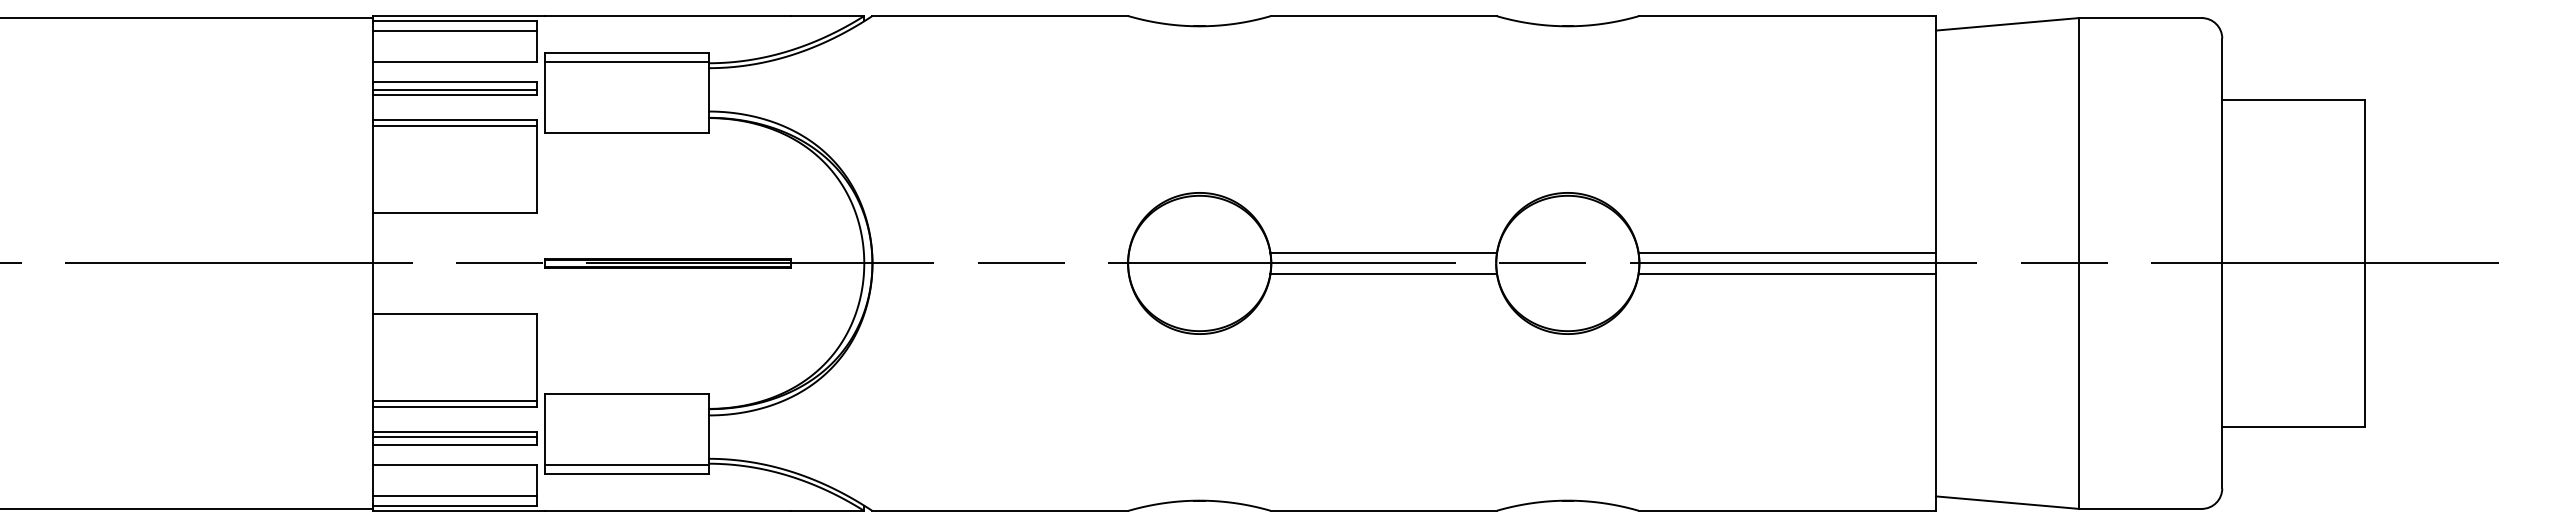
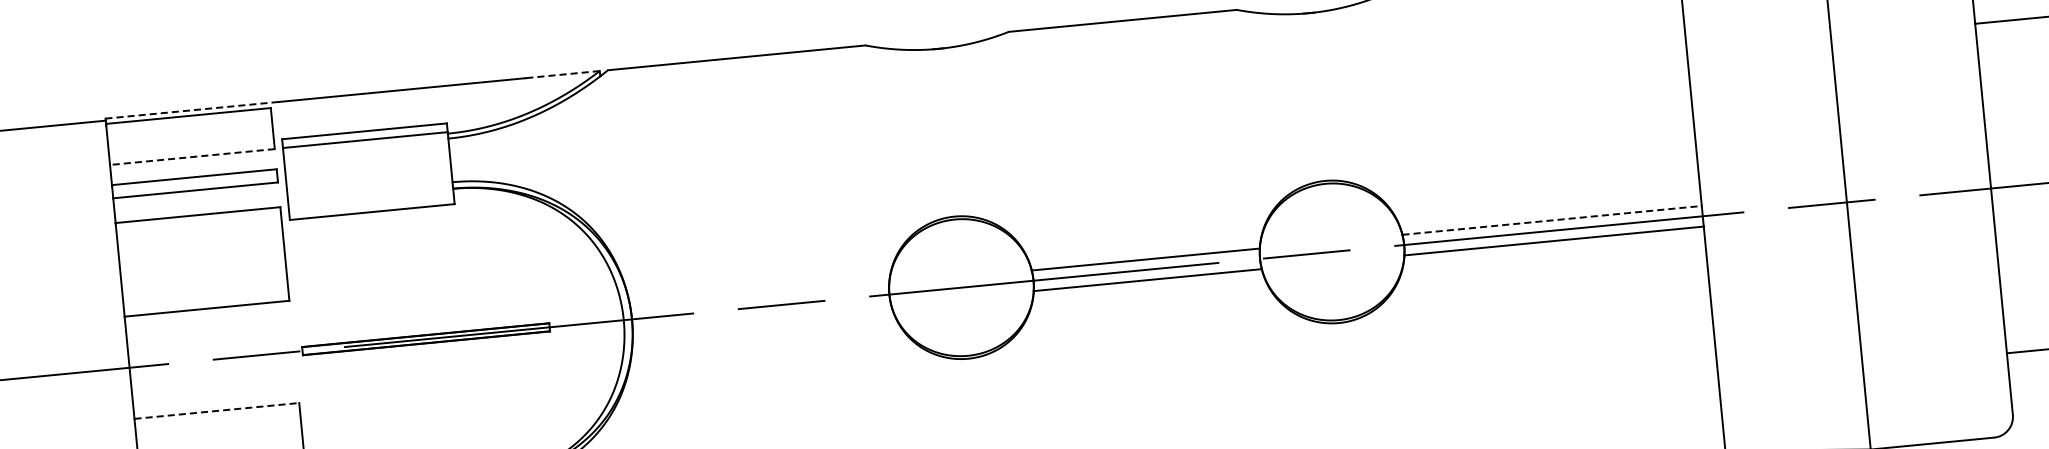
line: (459, 16) -> (192, 110), solid -> dashed
line: (827, 16) -> (562, 75), solid -> dashed
line: (455, 31) -> (189, 126), removed
line: (455, 62) -> (192, 157), solid -> dashed
line: (455, 89) -> (195, 184), removed
line: (455, 125) -> (198, 220), removed
line: (1787, 253) -> (1552, 220), solid -> dashed
line: (455, 314) -> (217, 411), solid -> dashed

